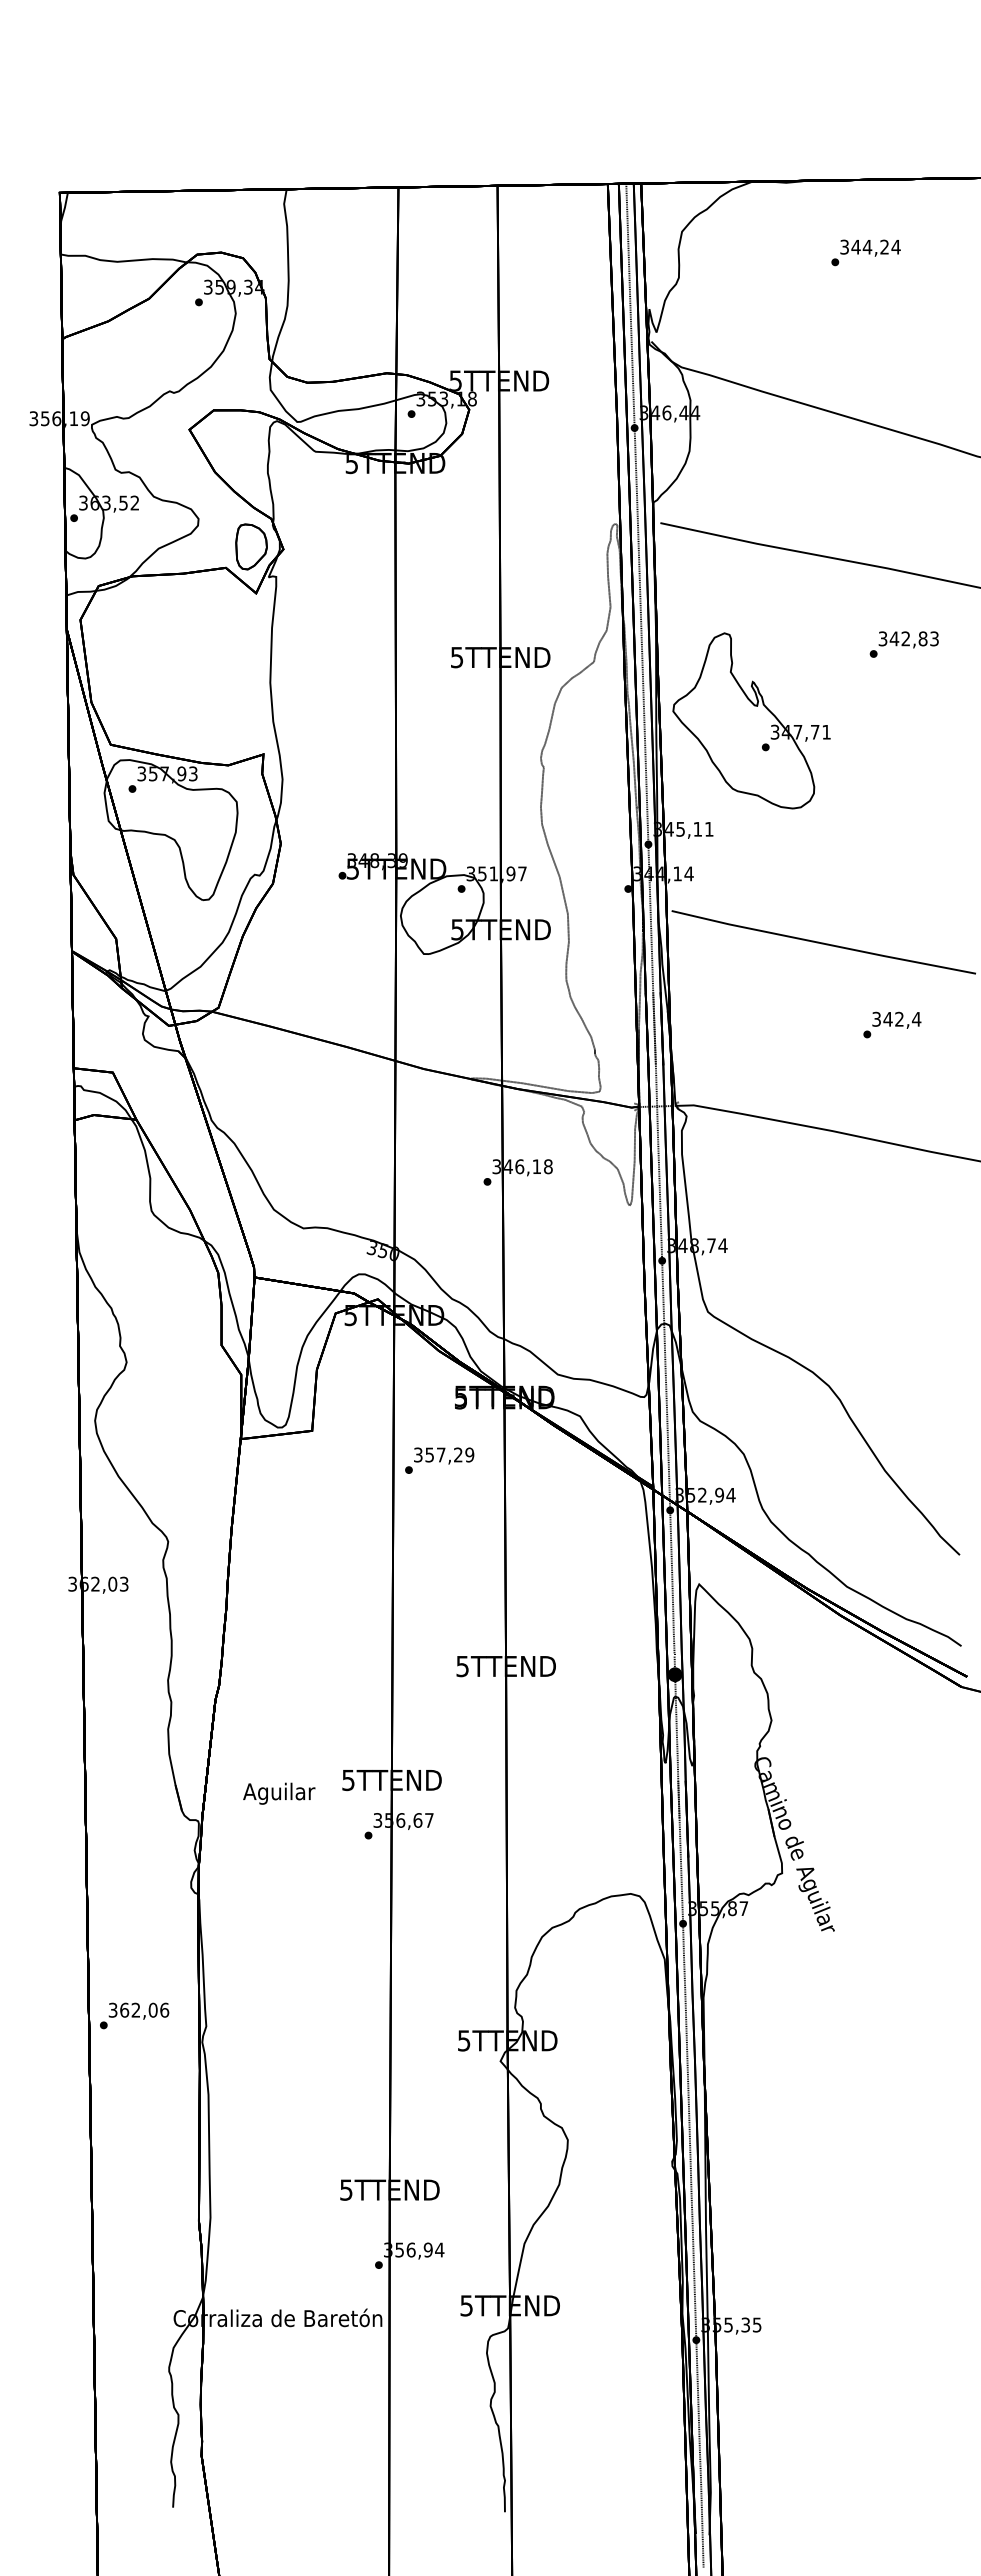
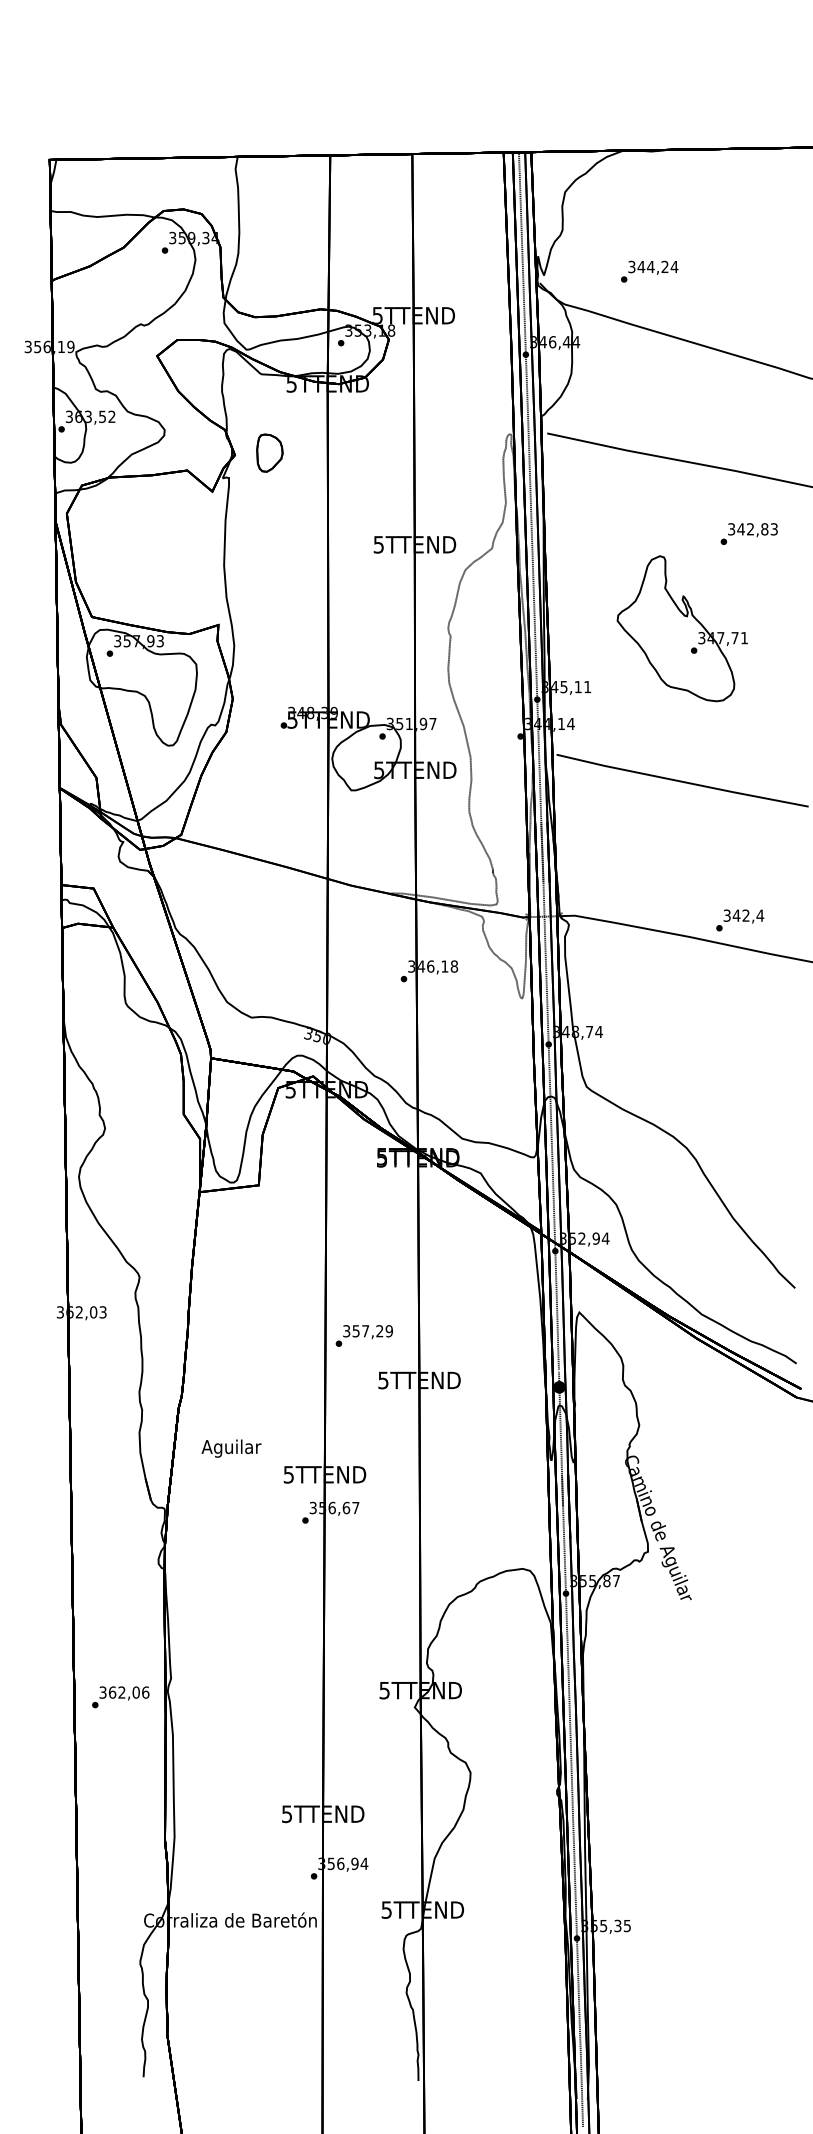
text: (865, 252) -> (649, 271), moved
part: (251, 546) -> (269, 452), moved
part: (751, 720) -> (682, 628), moved
text: (892, 1024) -> (740, 919), moved
text: (439, 1460) -> (364, 1335), moved
text: (279, 1793) -> (231, 1448), moved
text: (134, 2015) -> (120, 1696), moved

